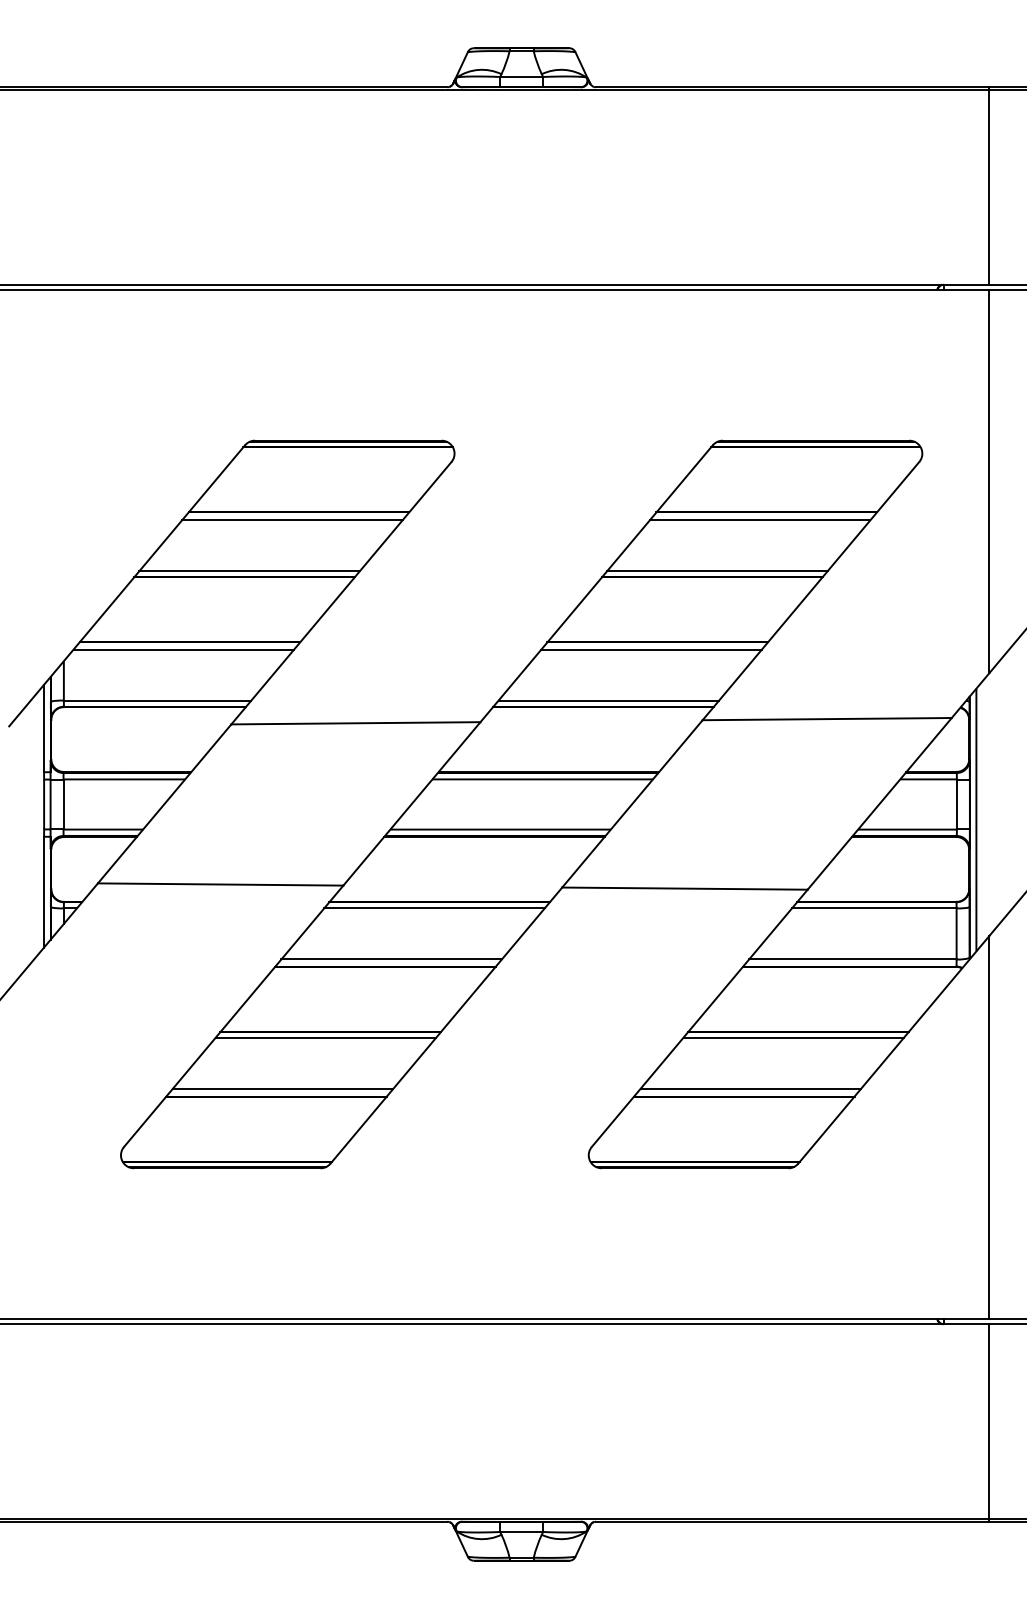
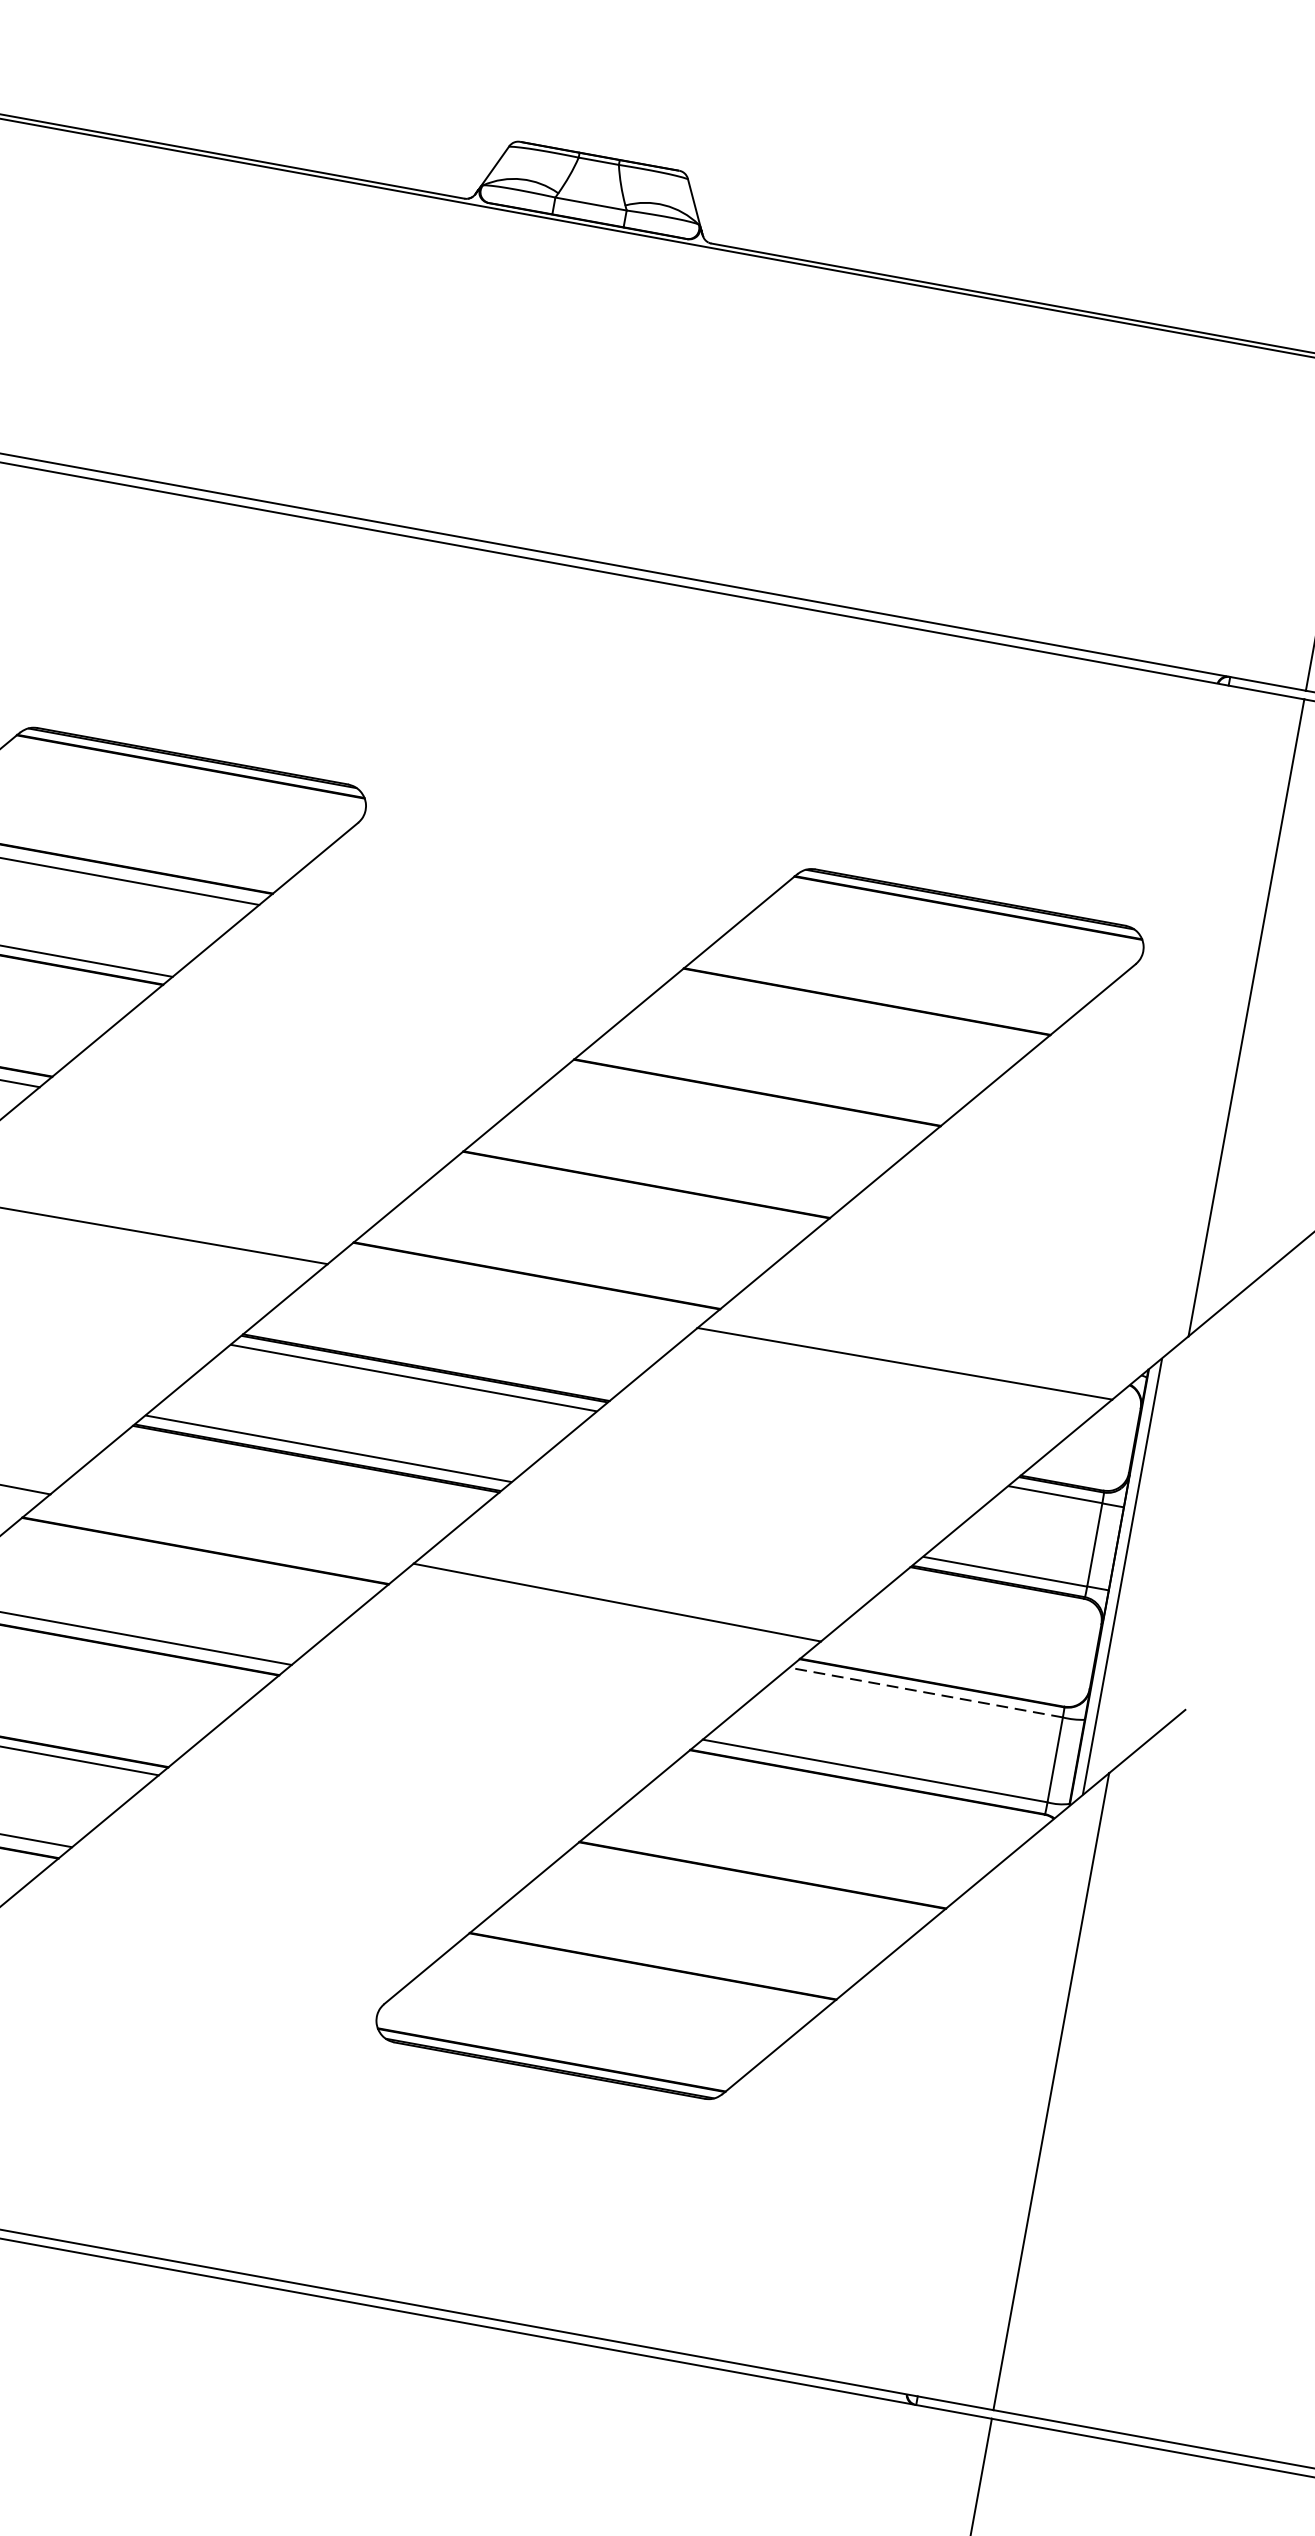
line: (759, 520) -> (852, 1013), removed
line: (717, 571) -> (767, 1085), removed
line: (651, 649) -> (633, 1195), removed
line: (608, 700) -> (547, 1266), removed
line: (434, 908) -> (194, 1560), removed
line: (873, 908) -> (924, 1692), solid -> dashed
line: (793, 1037) -> (752, 1882), removed
line: (750, 1088) -> (665, 1954), removed

